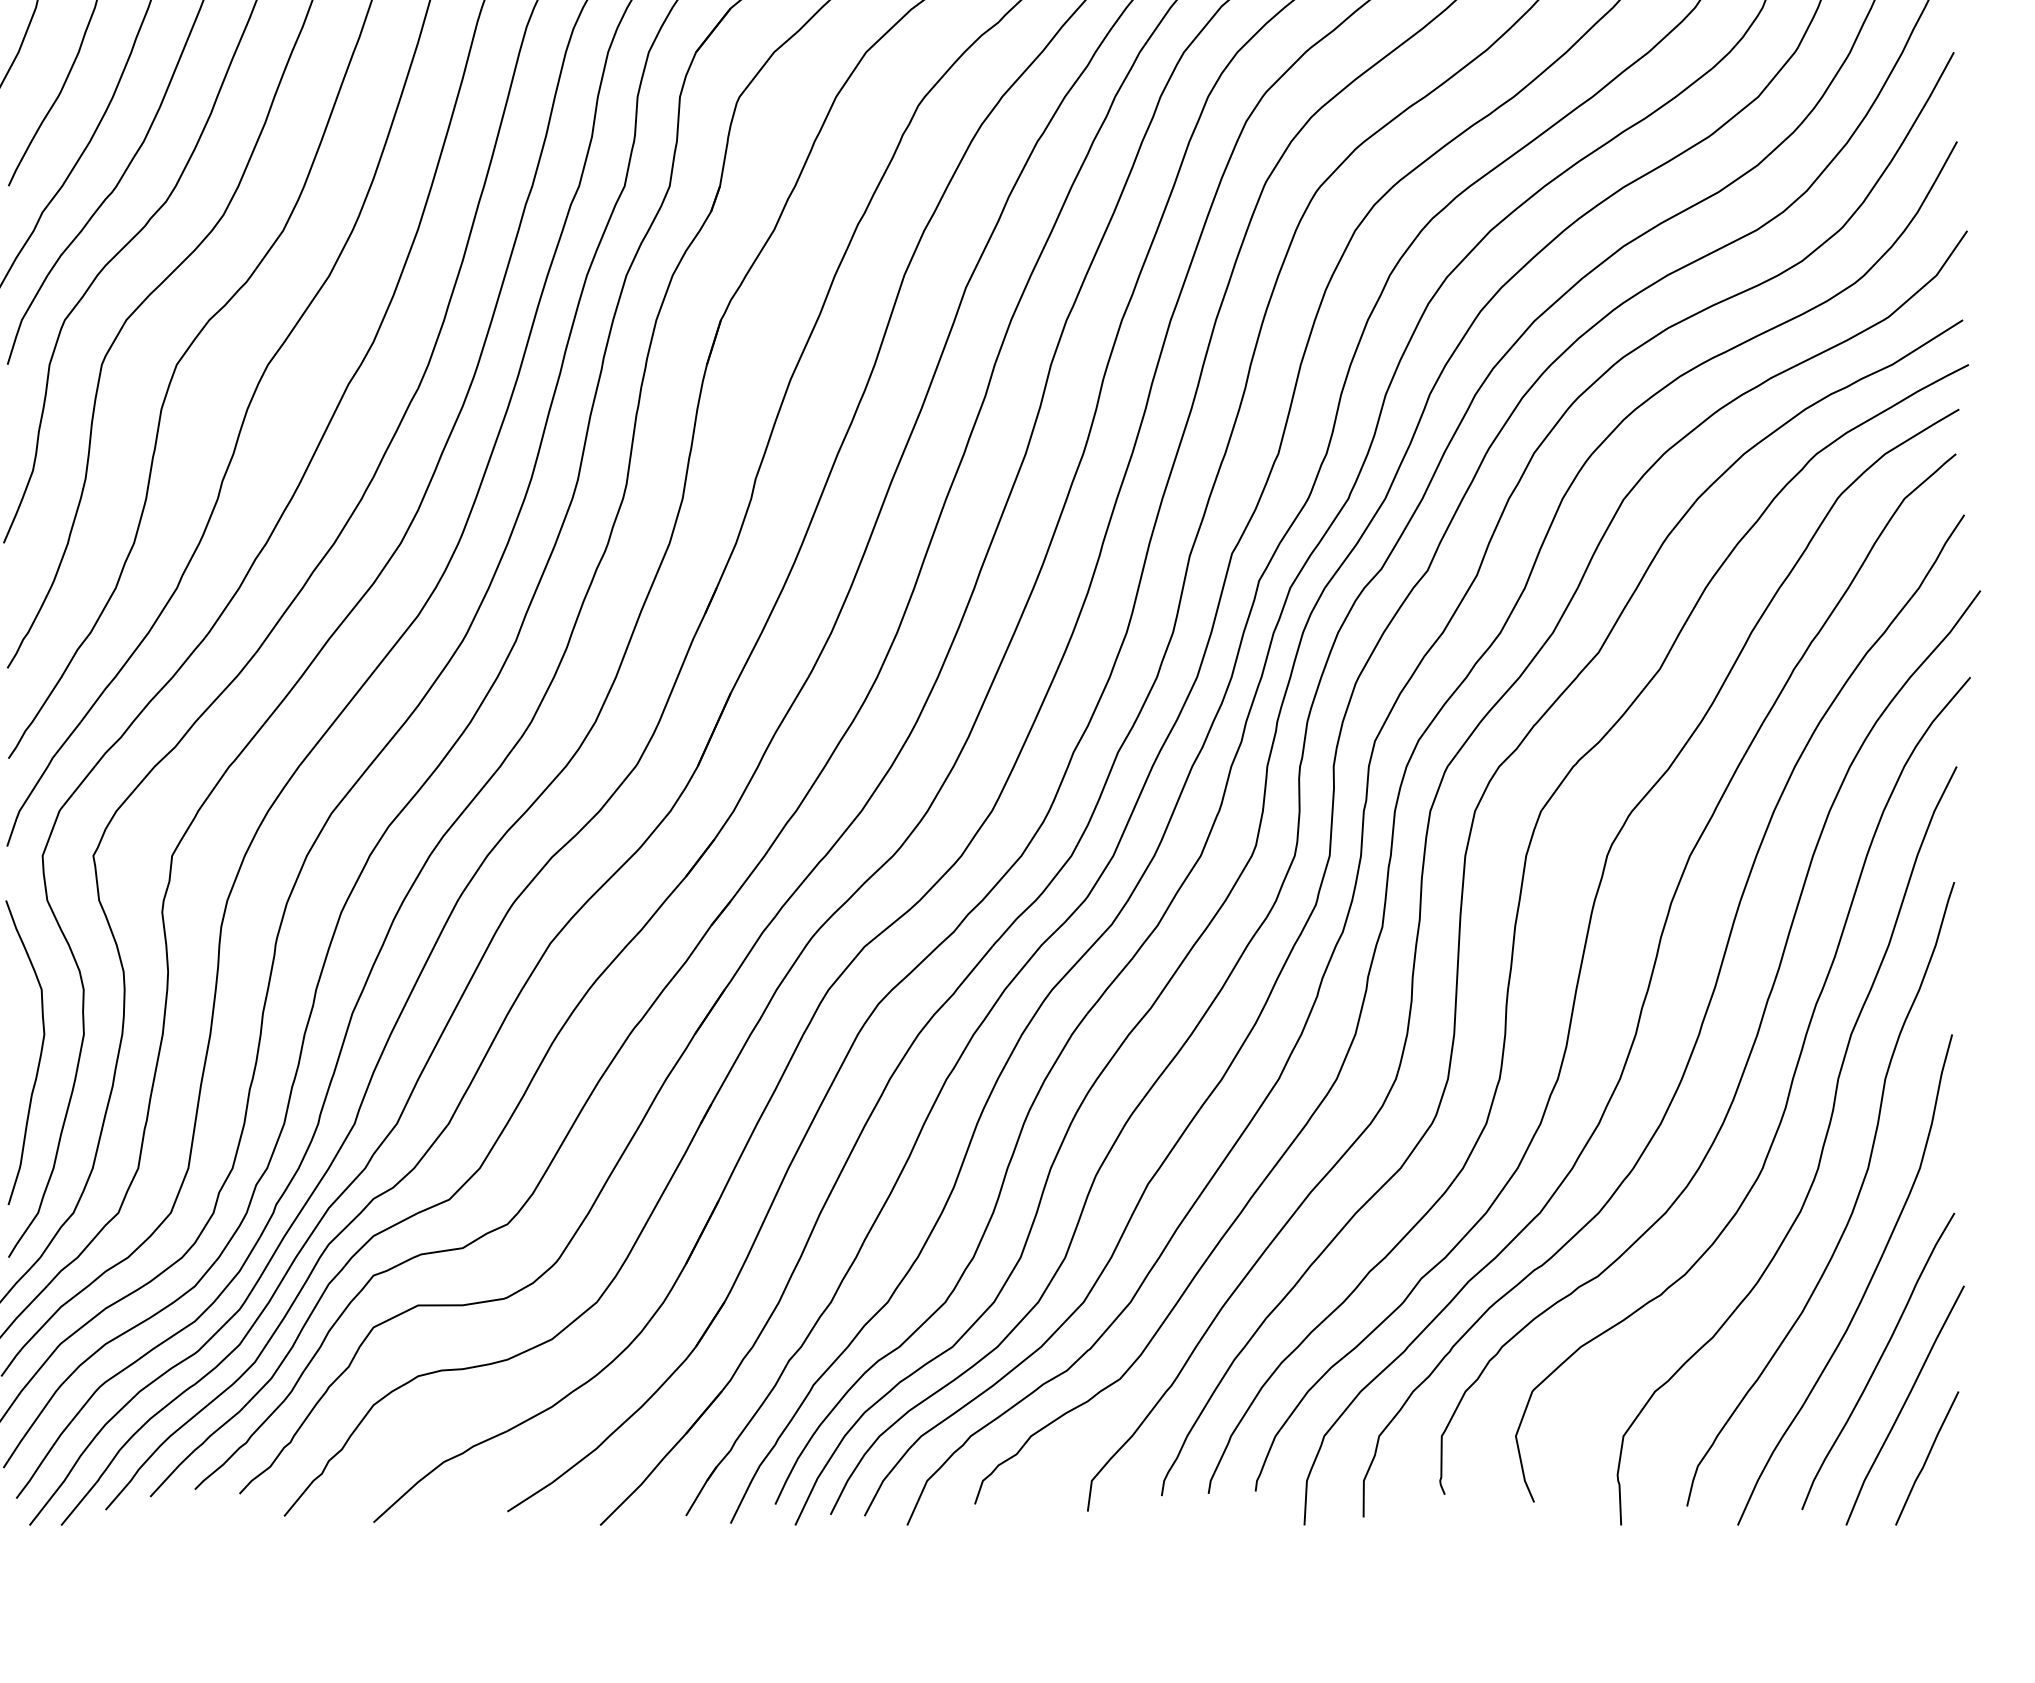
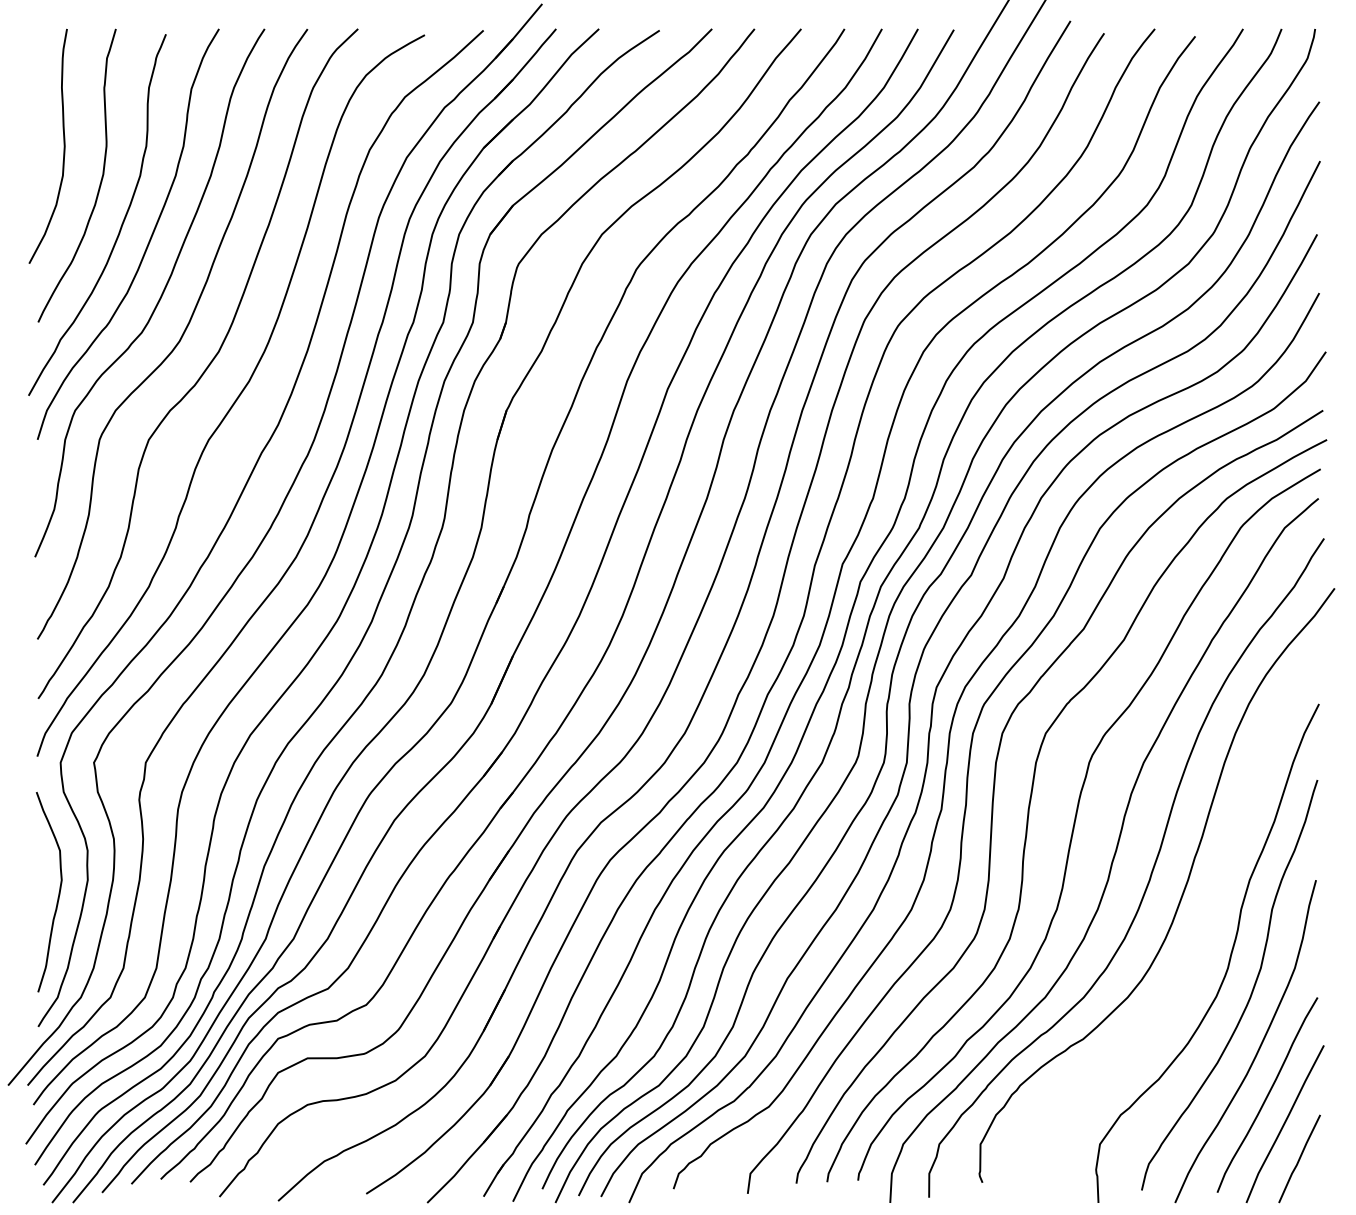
curve: (1785, 1100) -> (1206, 923), removed

